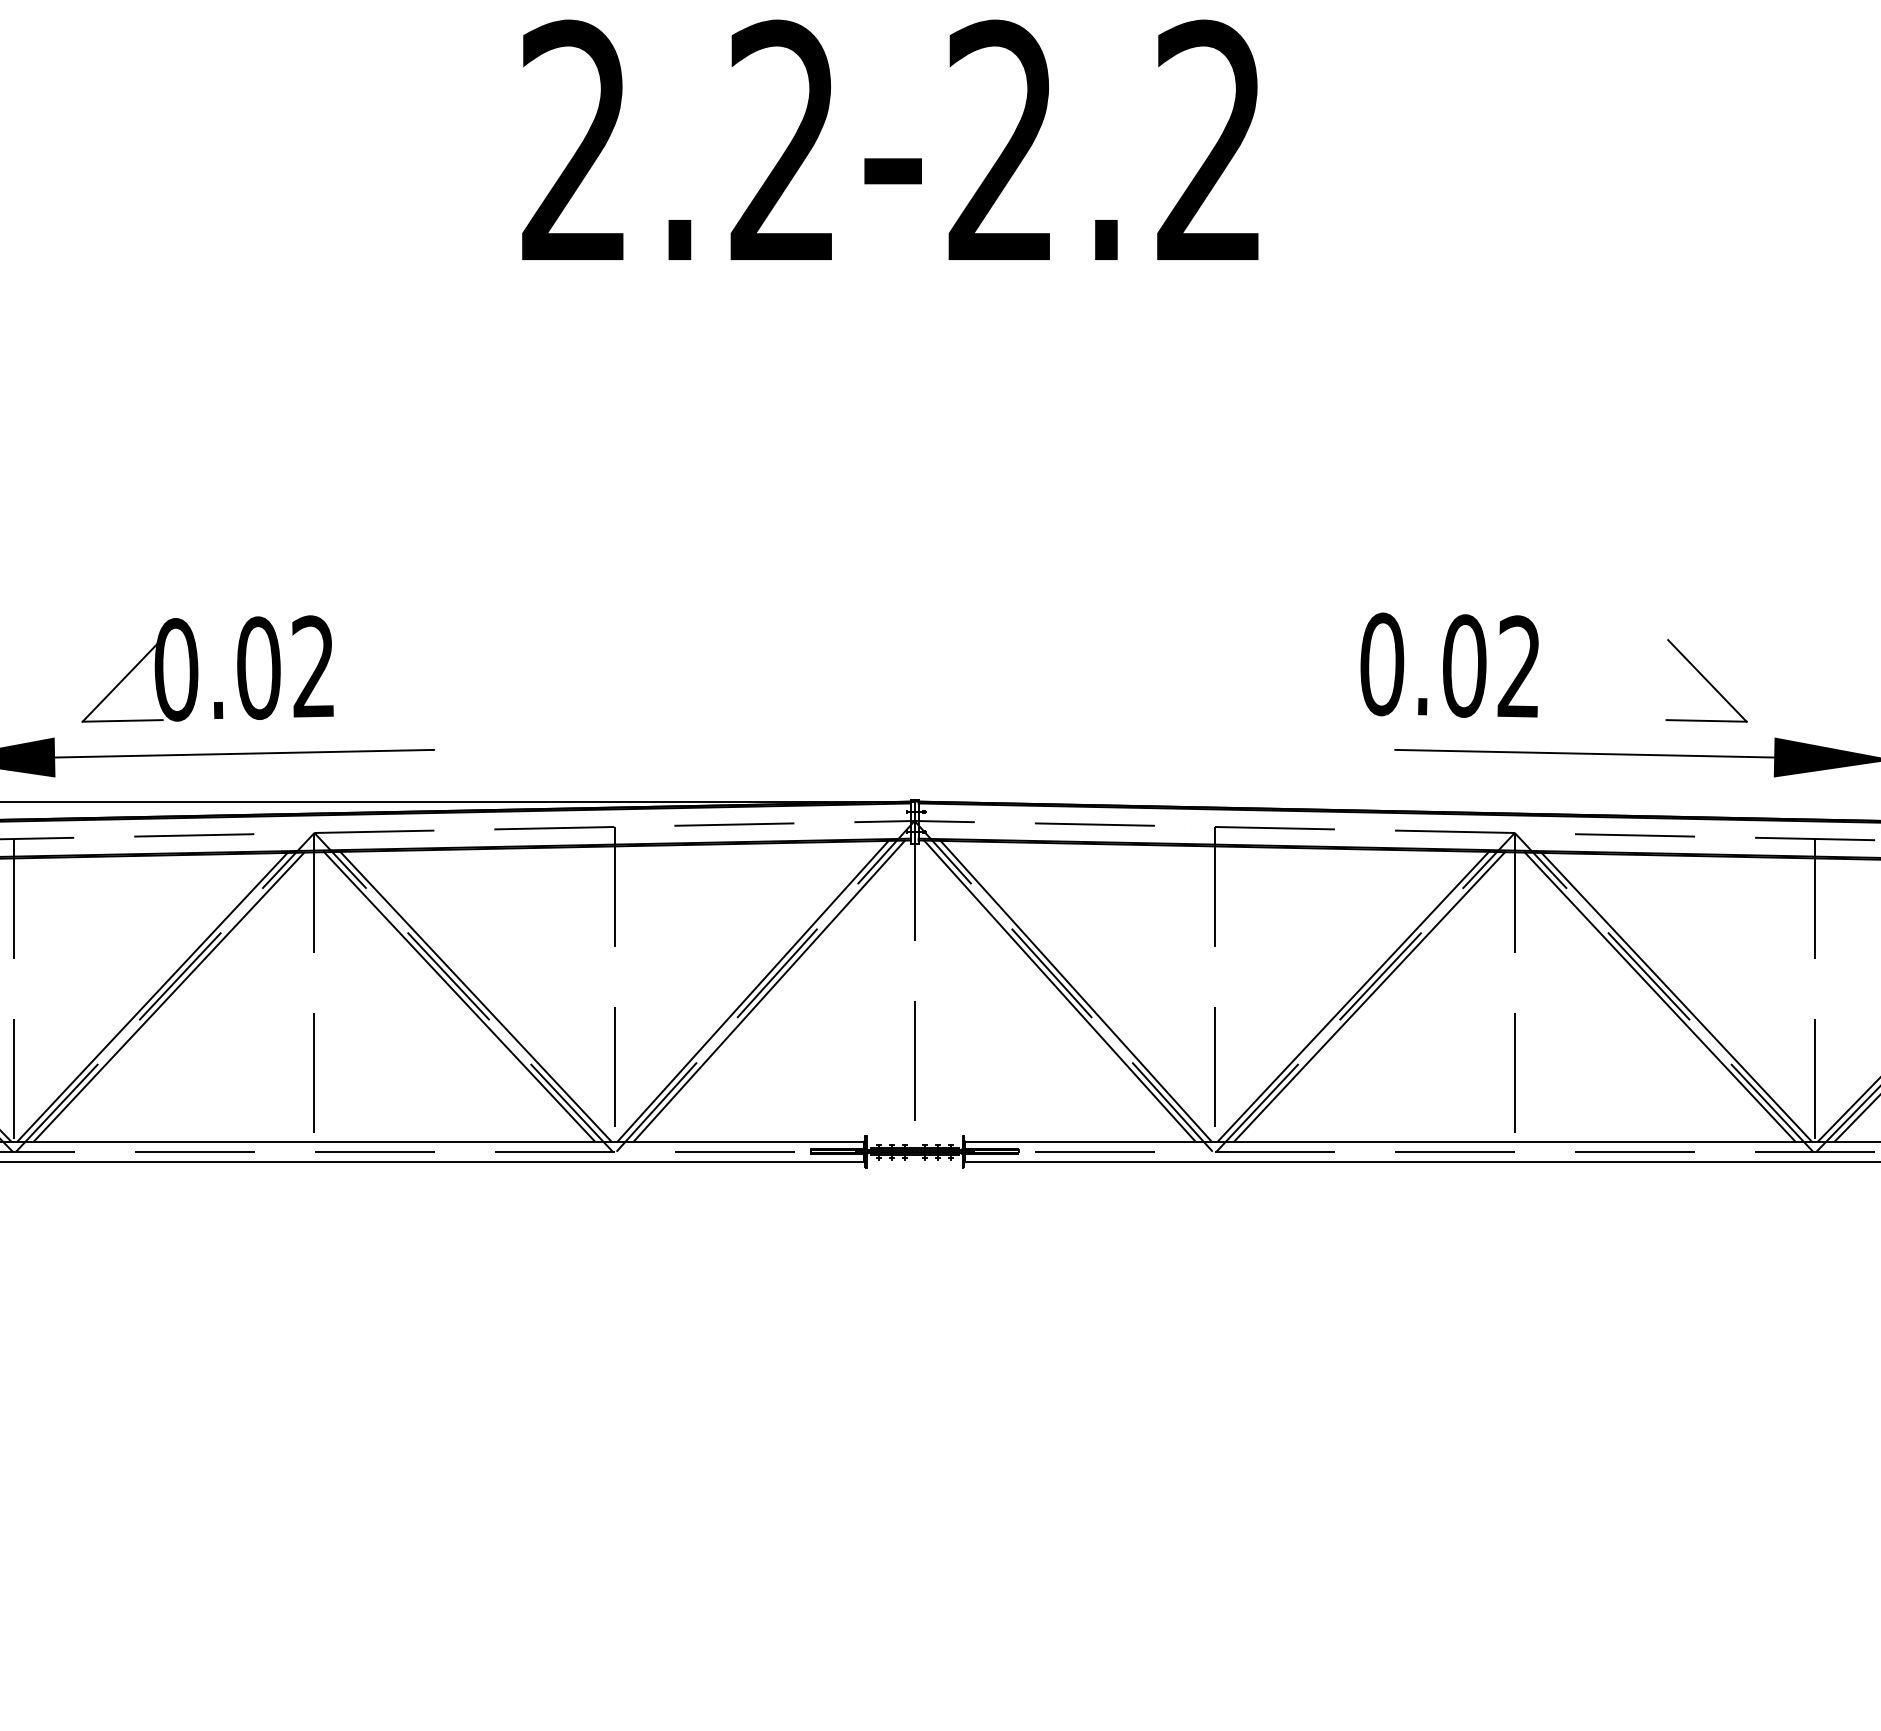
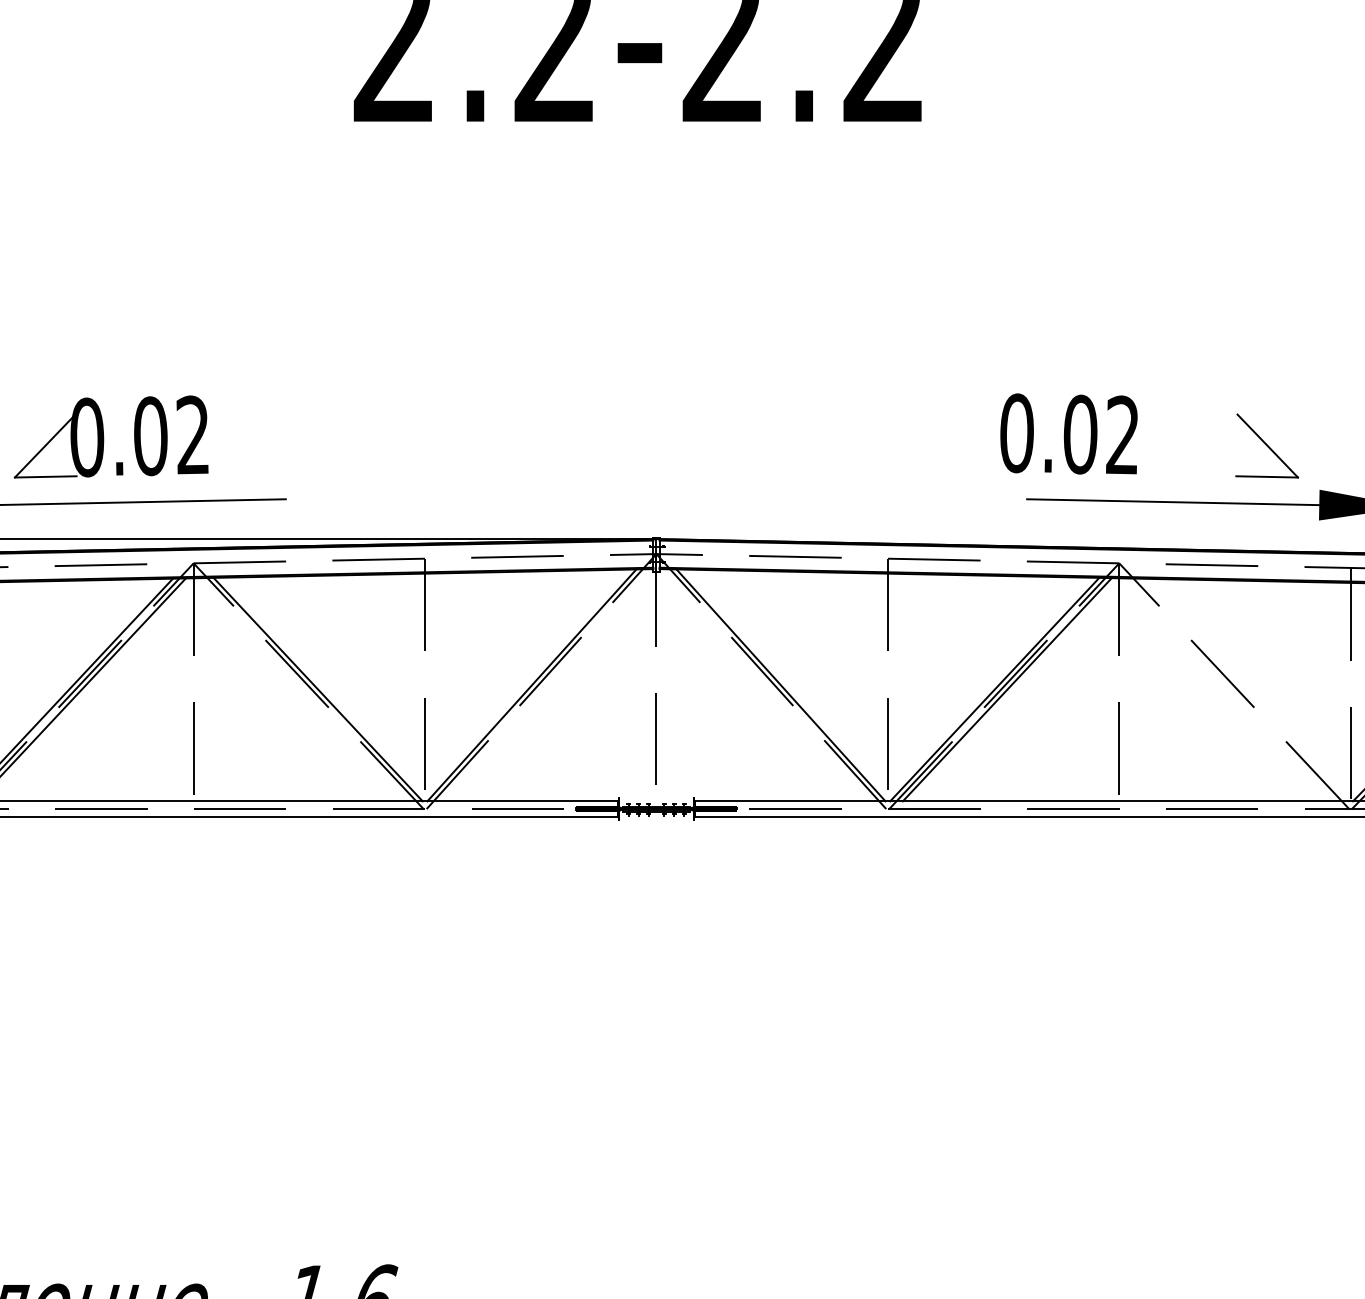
line: (769, 990) -> (544, 684), removed
line: (1059, 990) -> (768, 684), removed
line: (459, 996) -> (305, 689), removed
line: (1659, 996) -> (1230, 689), removed
line: (1676, 996) -> (1243, 689), removed

